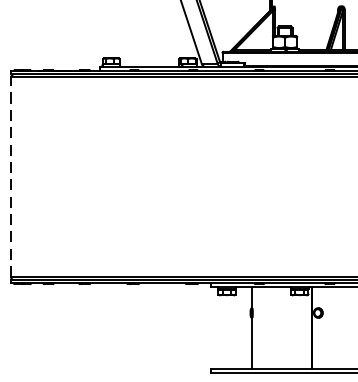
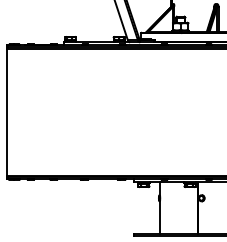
line: (11, 176) -> (7, 111), dashed -> solid

